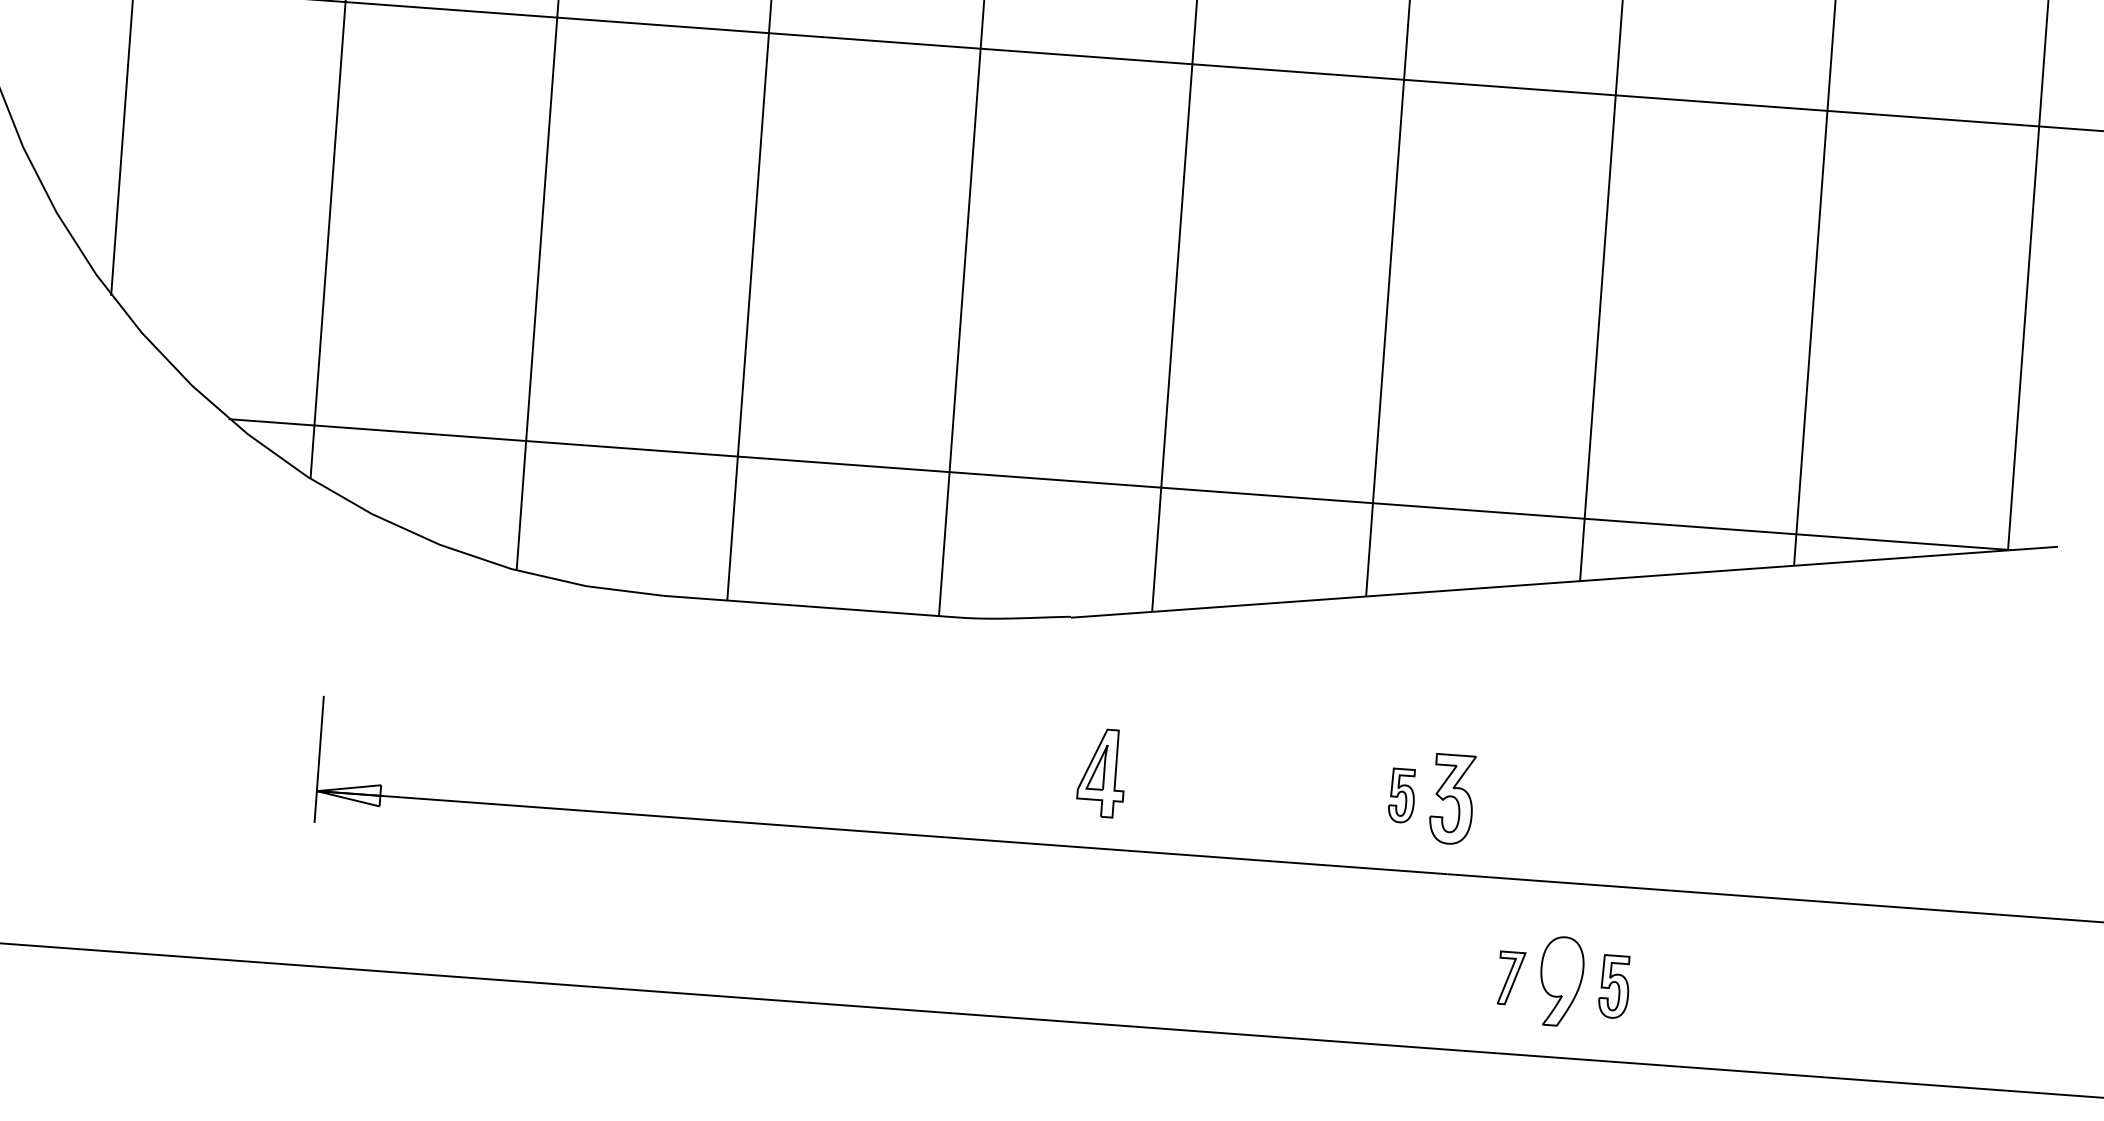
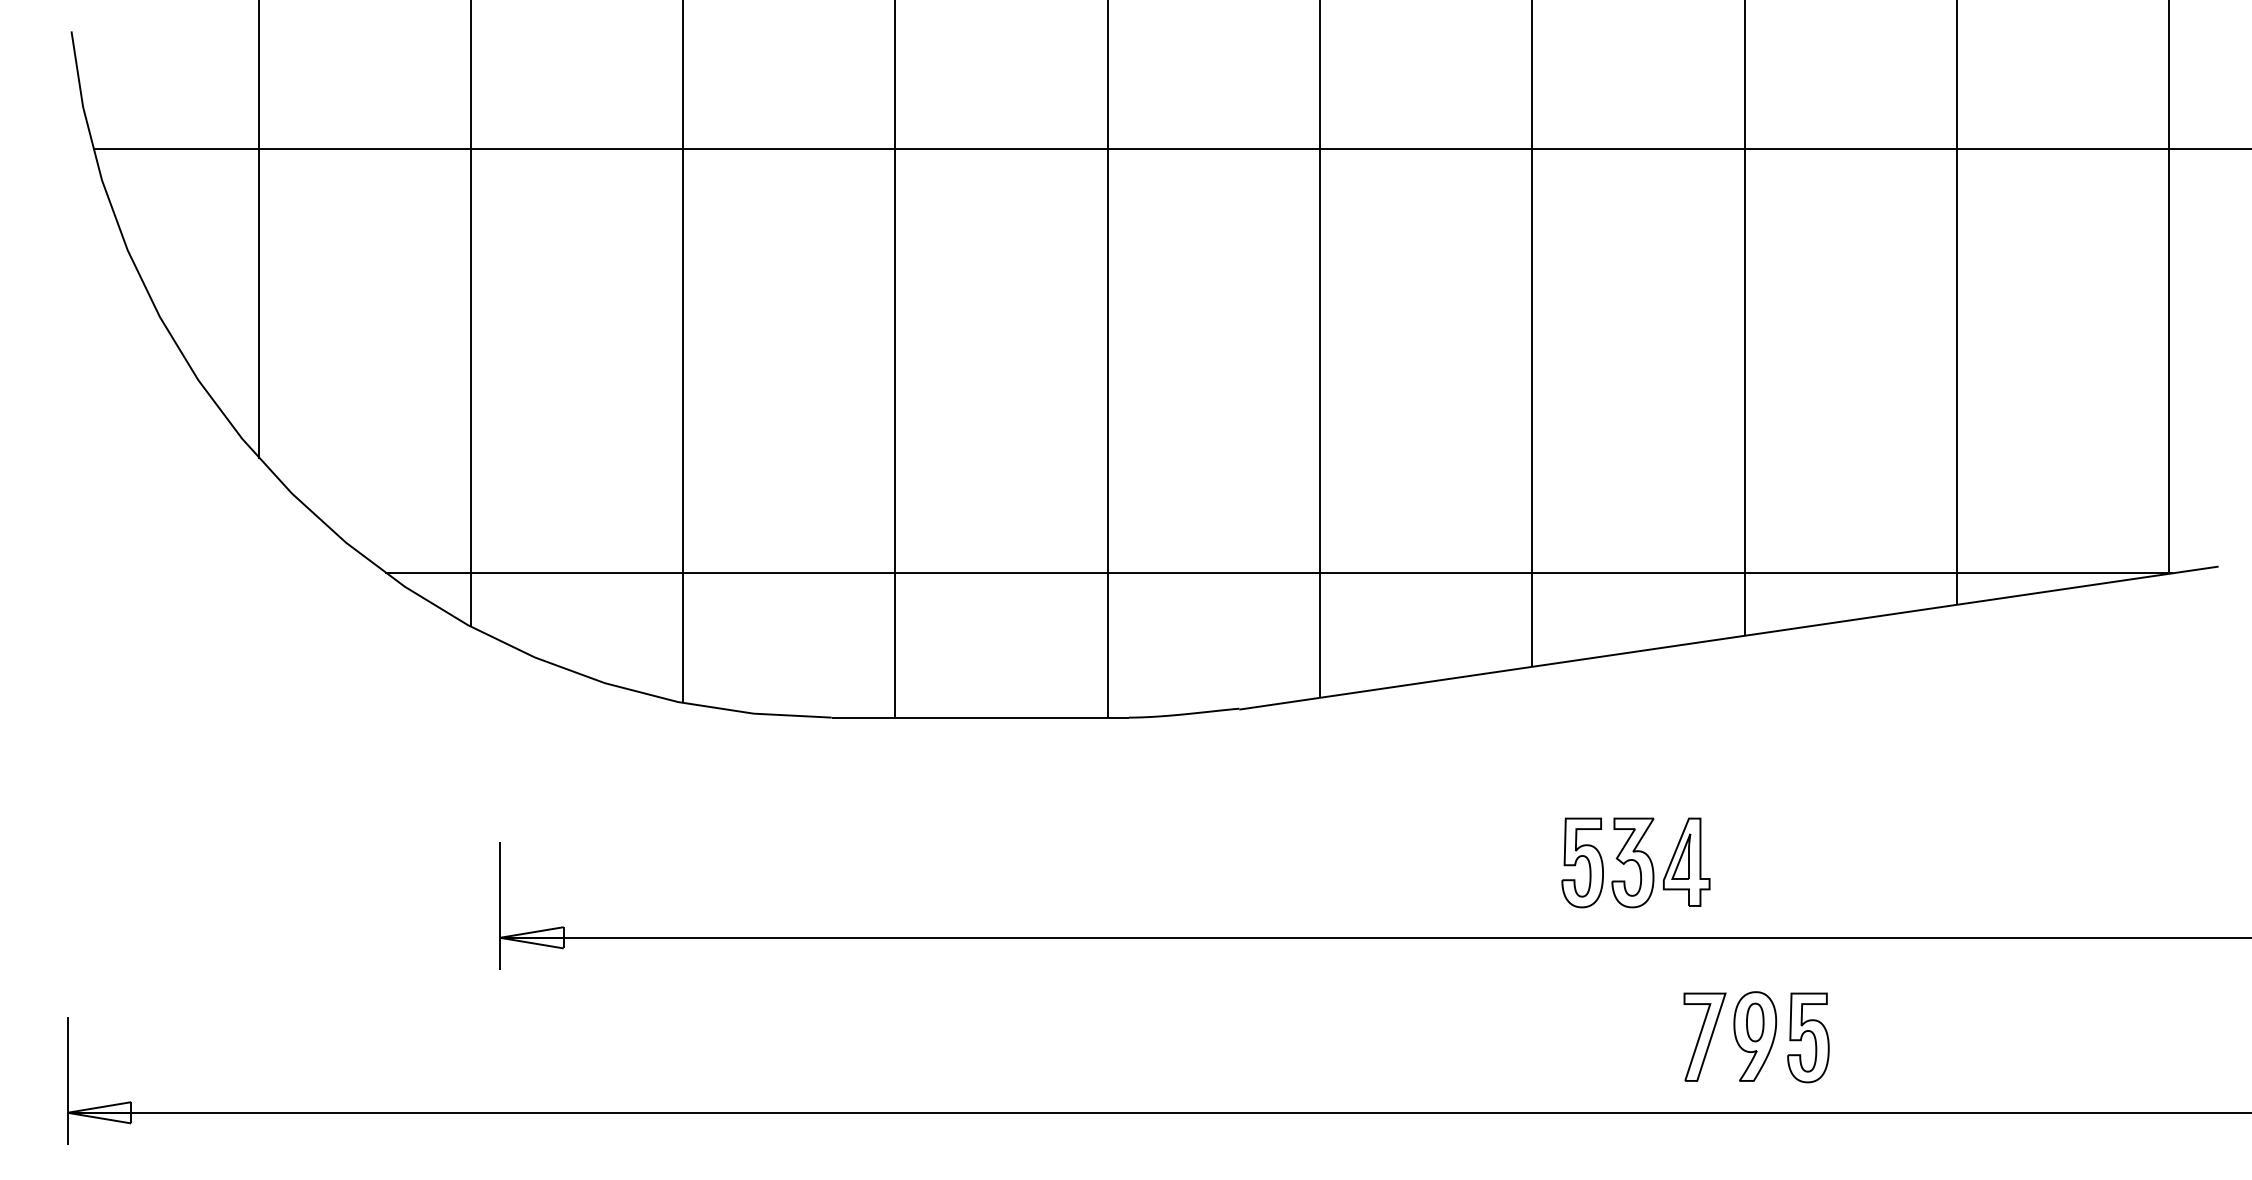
part: (1101, 772) -> (1686, 861), moved
part: (1401, 795) -> (1582, 862), size x1.67
part: (1562, 967) -> (1755, 1022), added
part: (1510, 977) -> (1704, 1036), size x1.67
part: (1614, 986) -> (1808, 1037), size x1.43

